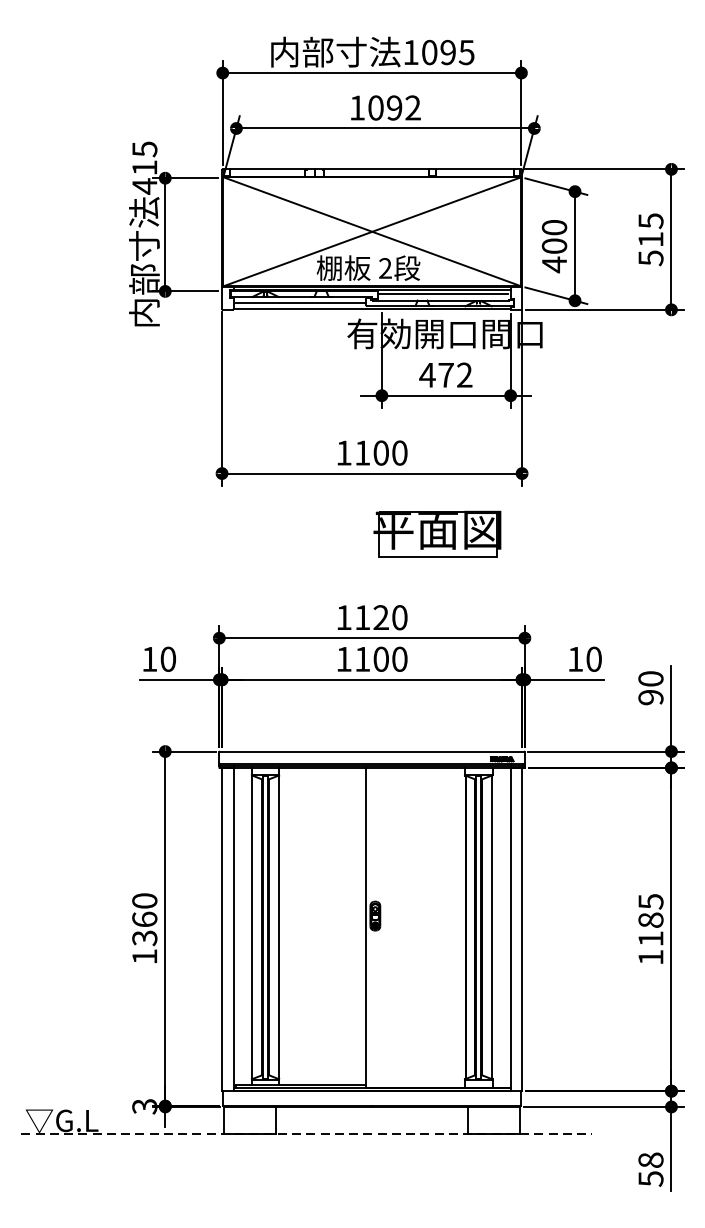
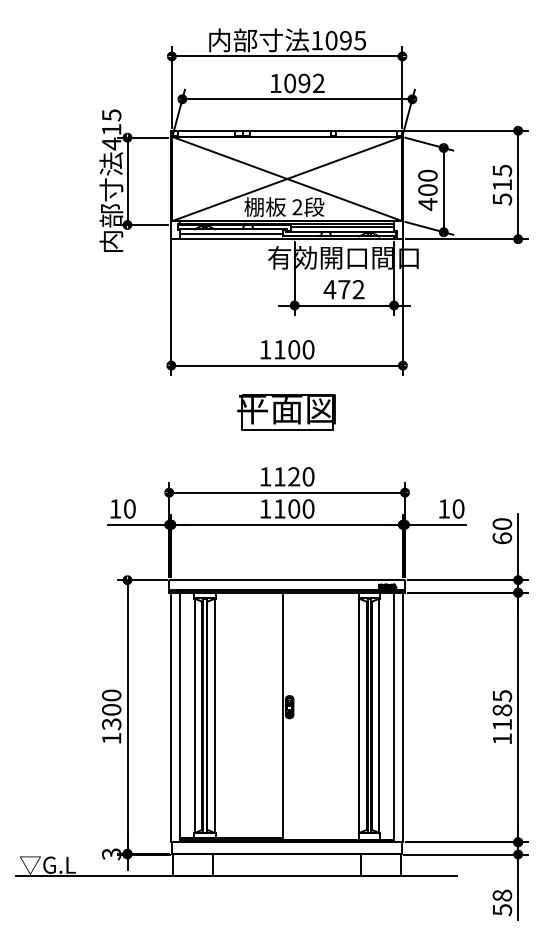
part: (437, 534) -> (286, 412), moved
text: (651, 697) -> (502, 538), 90 -> 60
text: (144, 919) -> (111, 709), 1360 -> 1300
line: (307, 1134) -> (237, 875), dashed -> solid

